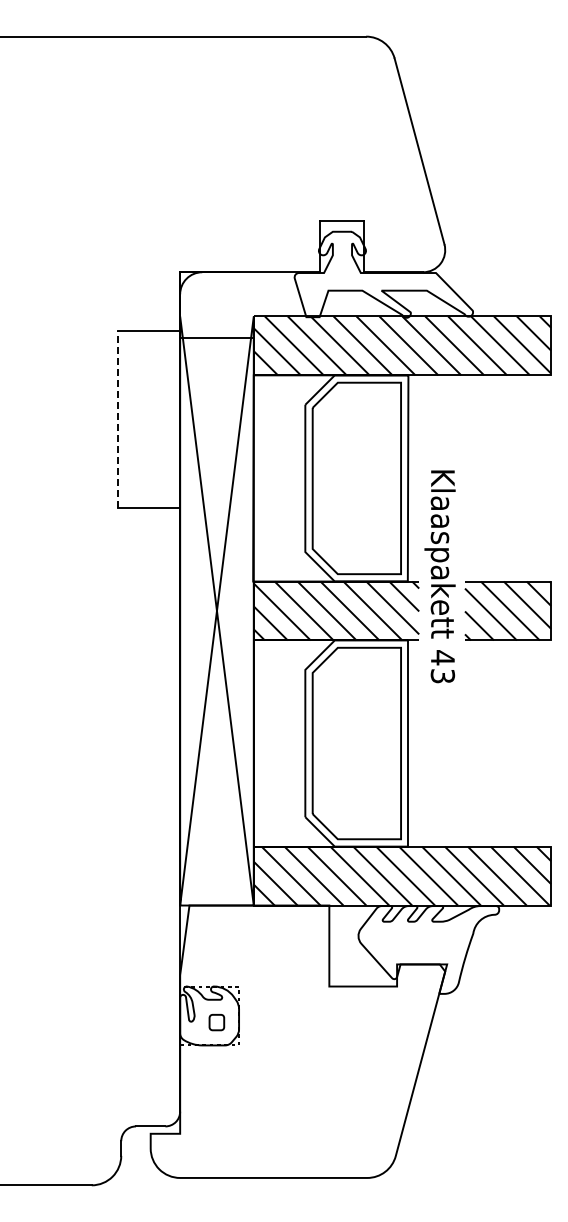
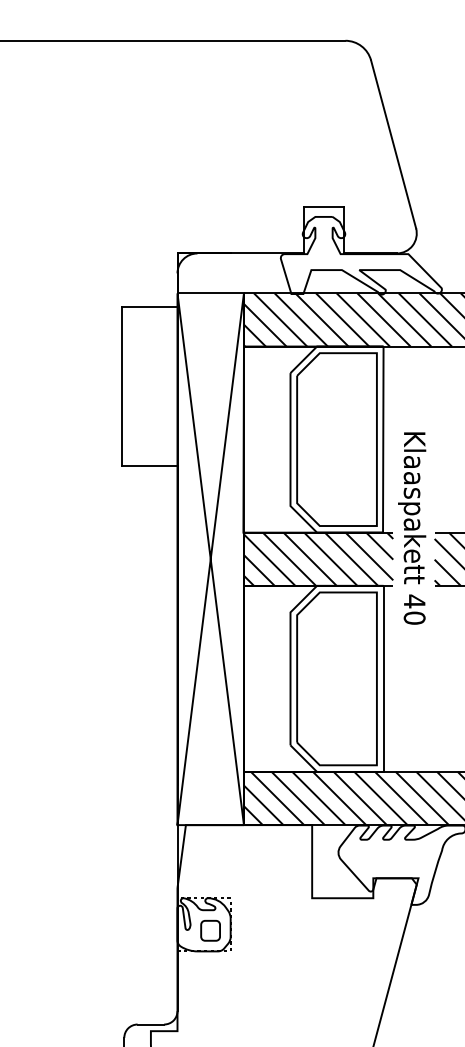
line: (216, 338) -> (210, 293), moved
line: (118, 419) -> (121, 386), dashed -> solid
text: (442, 676) -> (414, 618), 43 -> 40
part: (216, 1022) -> (210, 930), size x1.43

